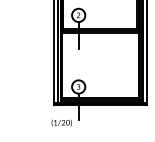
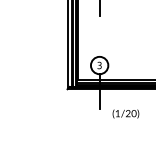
text: (61, 122) -> (125, 113), moved

